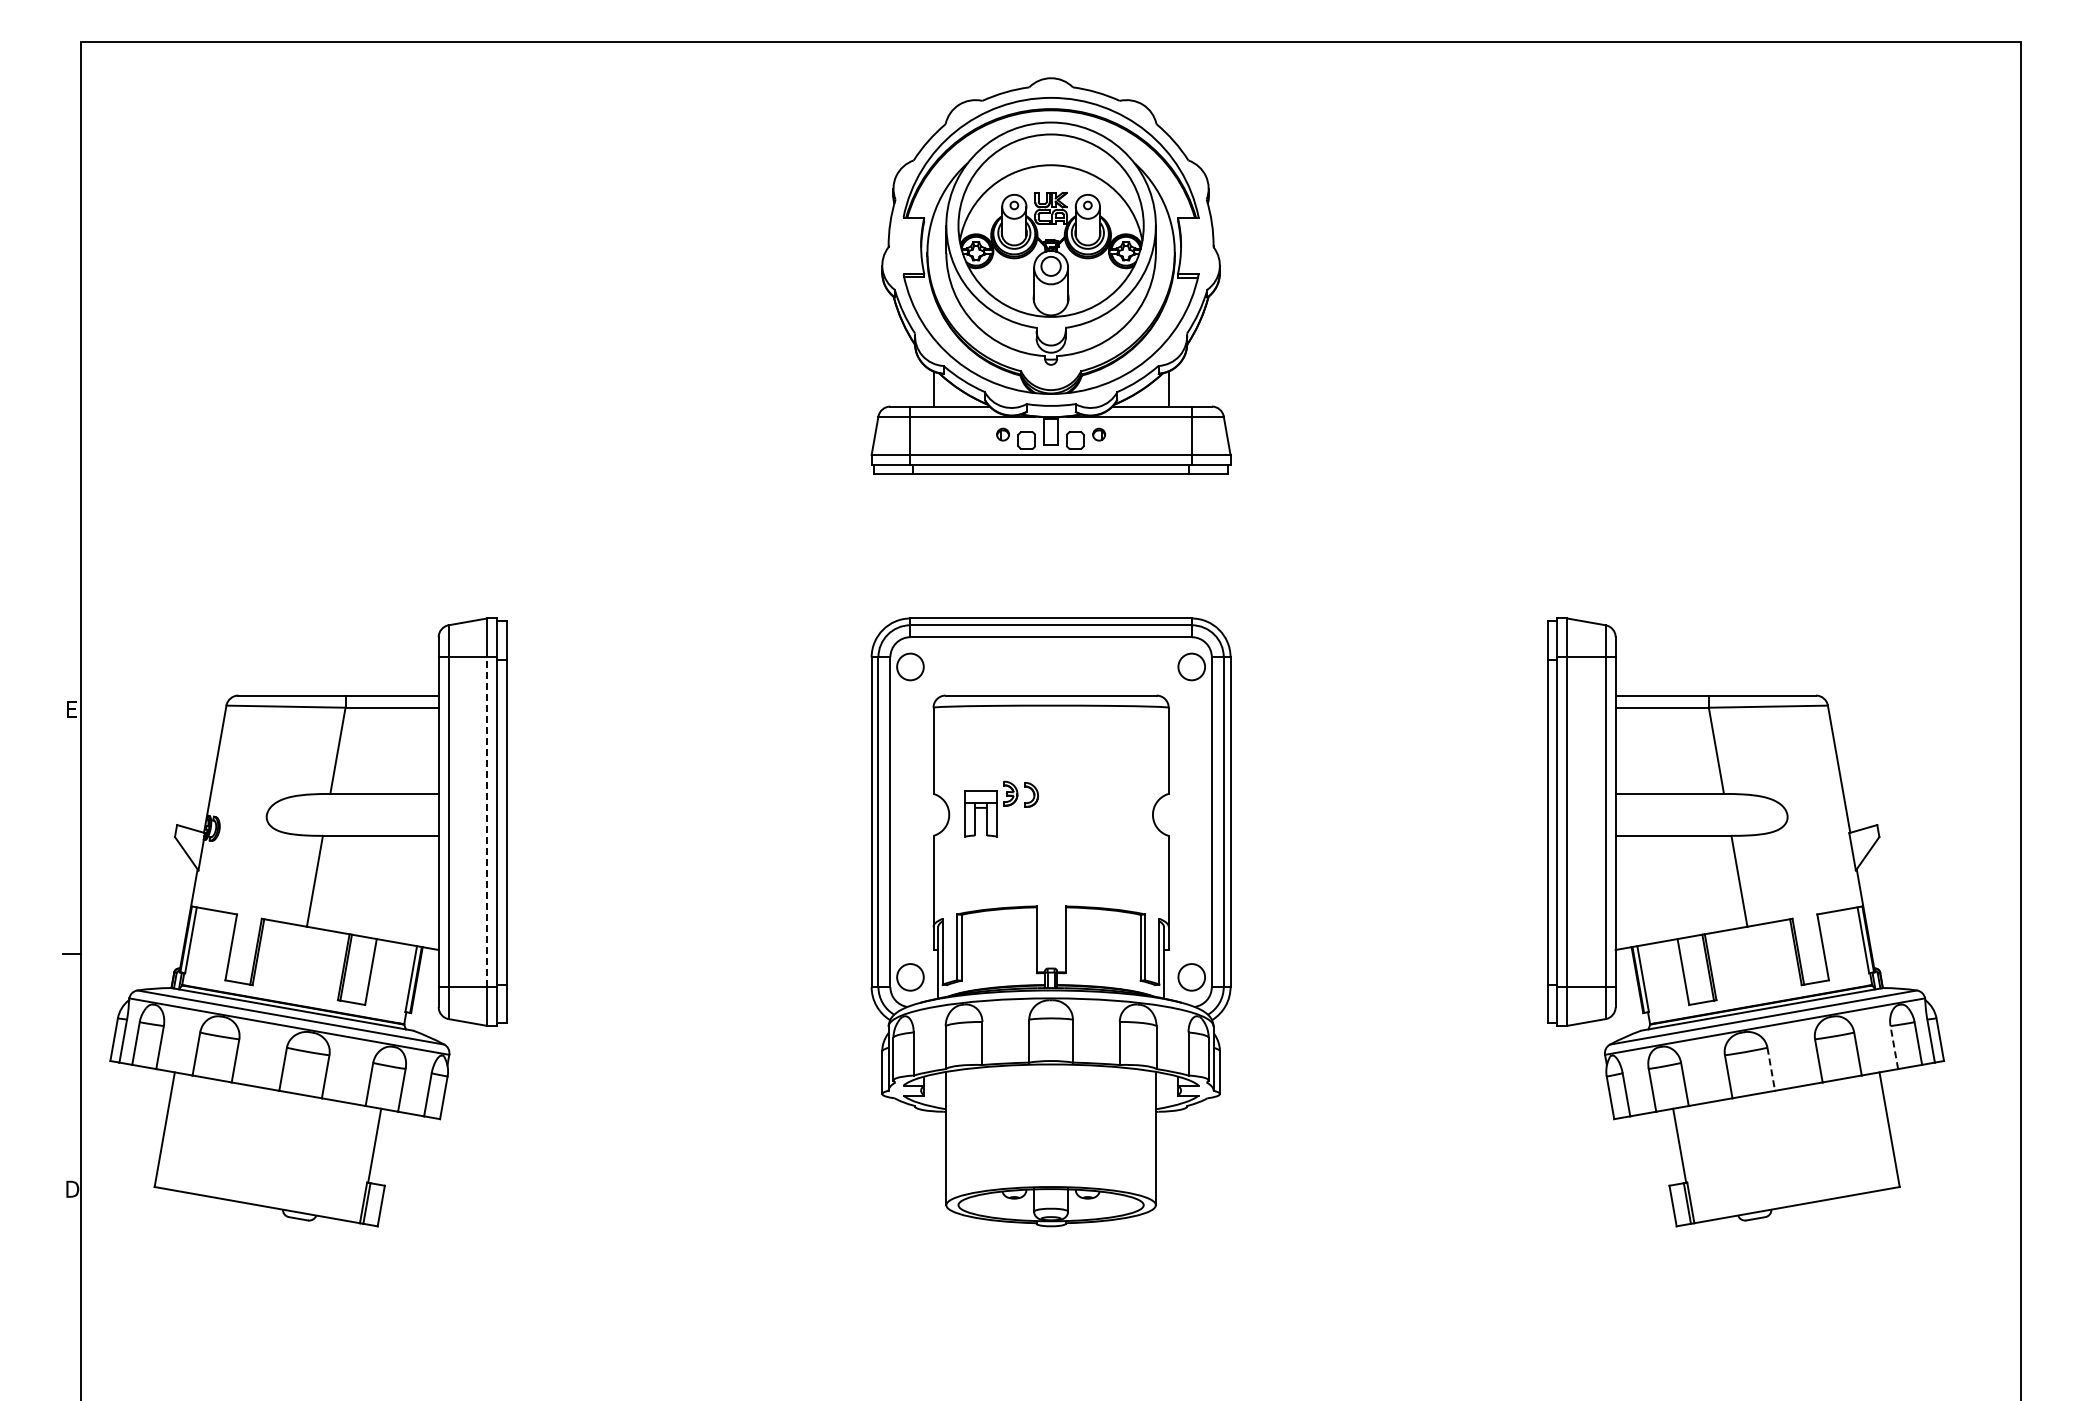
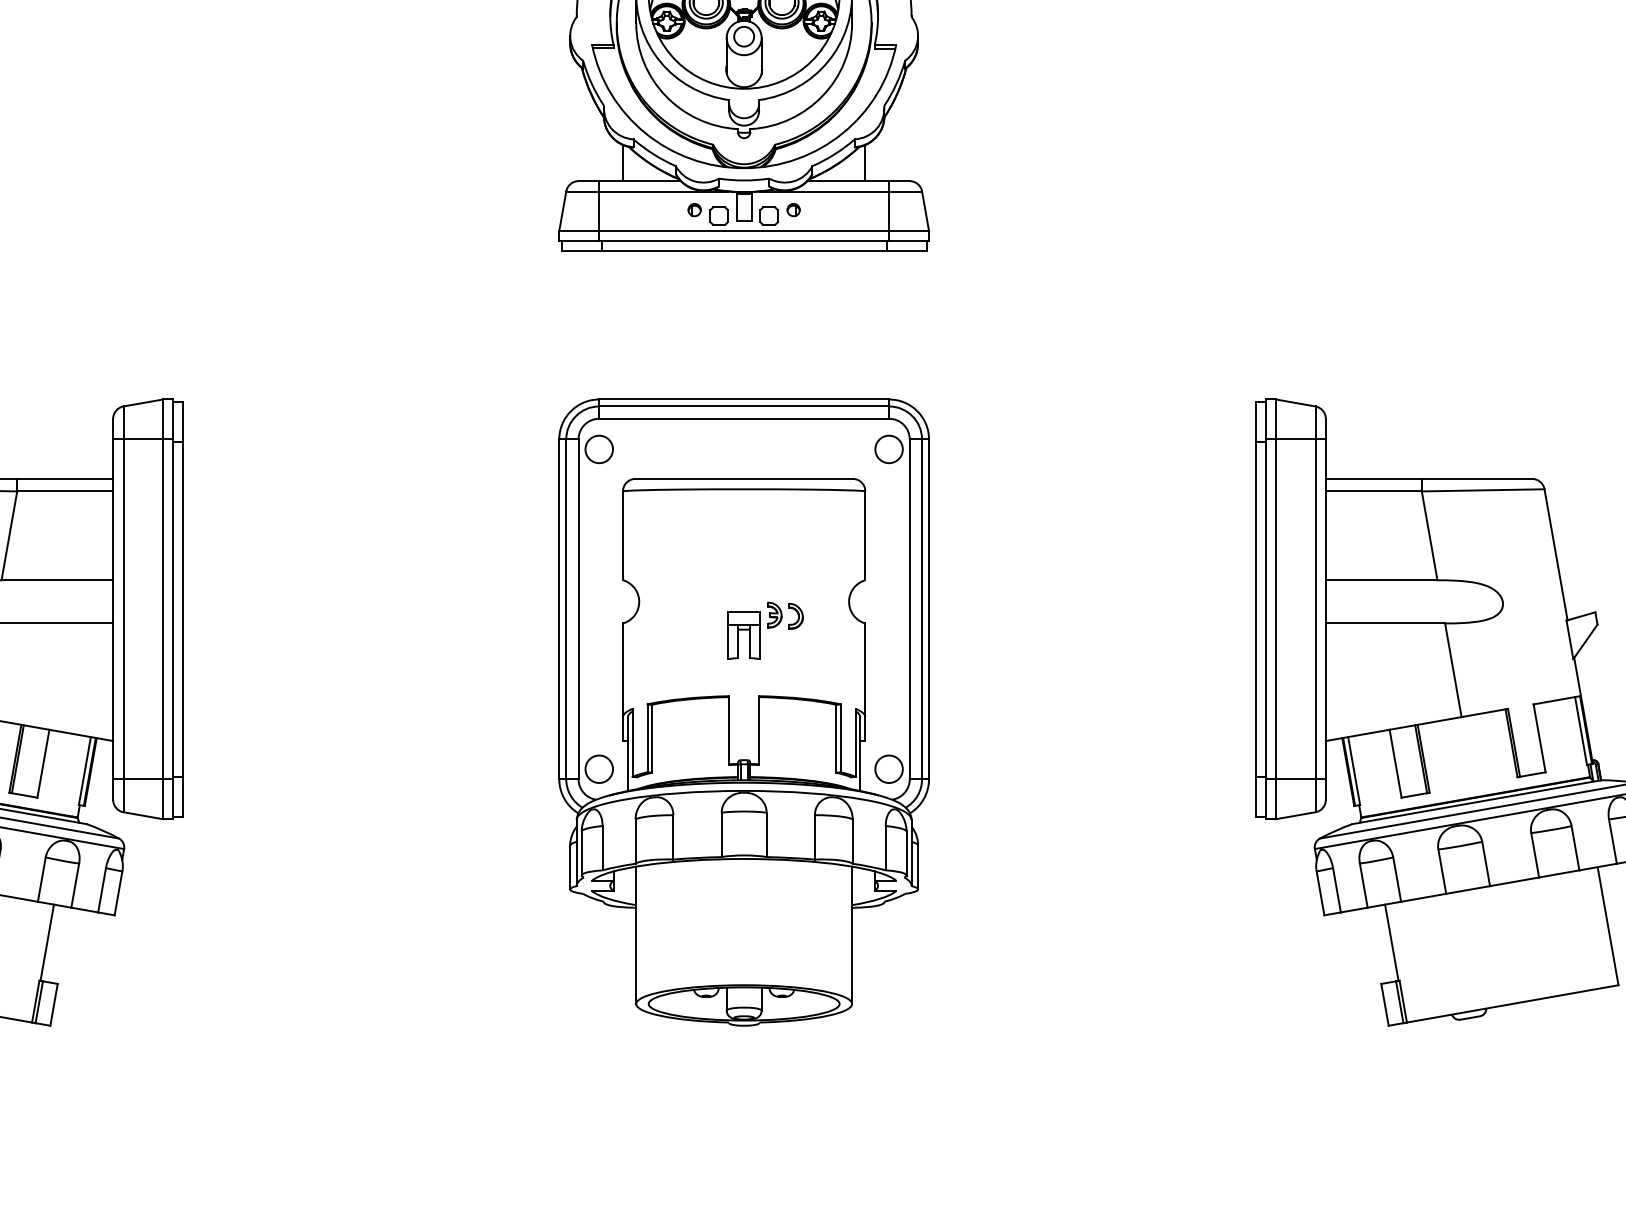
part: (1001, 808) -> (765, 630), moved
line: (487, 822) -> (163, 609), dashed -> solid
line: (1894, 1047) -> (1613, 841), dashed -> solid
line: (1771, 1069) -> (1486, 864), dashed -> solid

